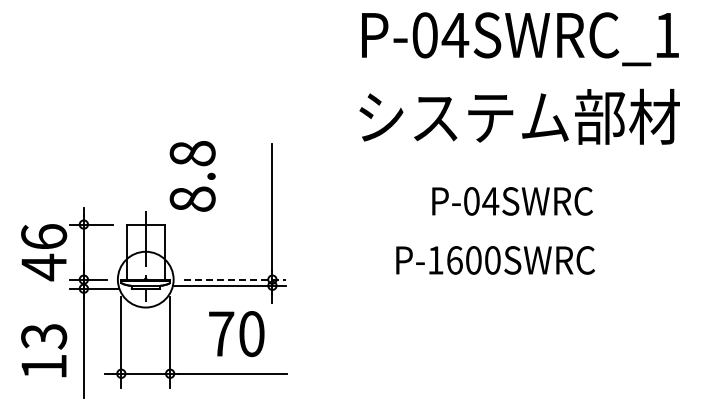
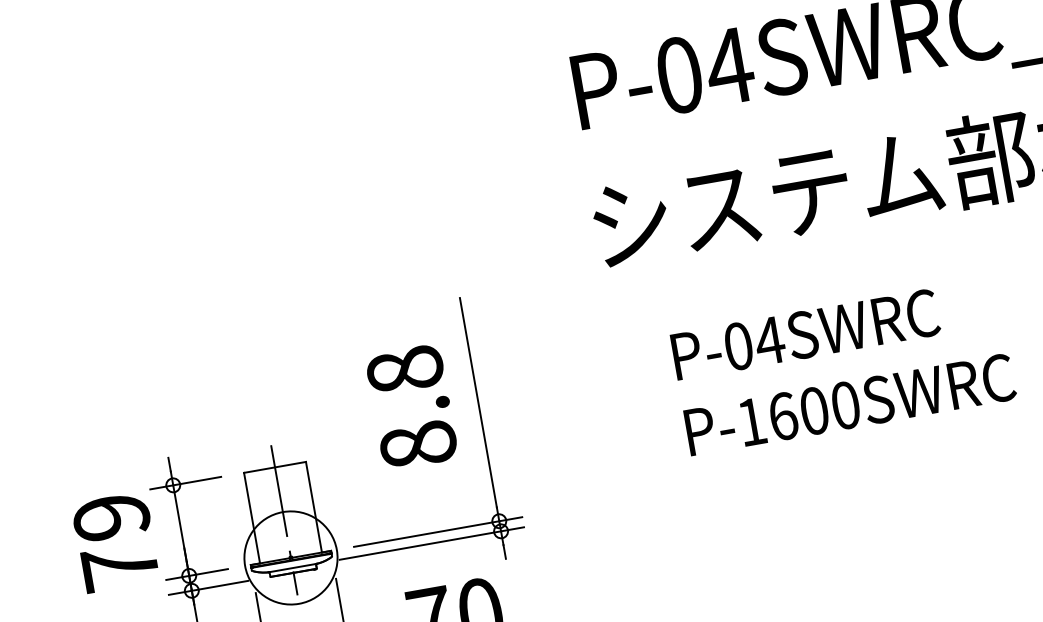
text: (192, 176) -> (411, 407), moved
text: (512, 201) -> (805, 334), moved
text: (44, 252) -> (116, 542), 46 -> 79
text: (495, 260) -> (850, 404), moved
line: (235, 279) -> (438, 531), dashed -> solid

